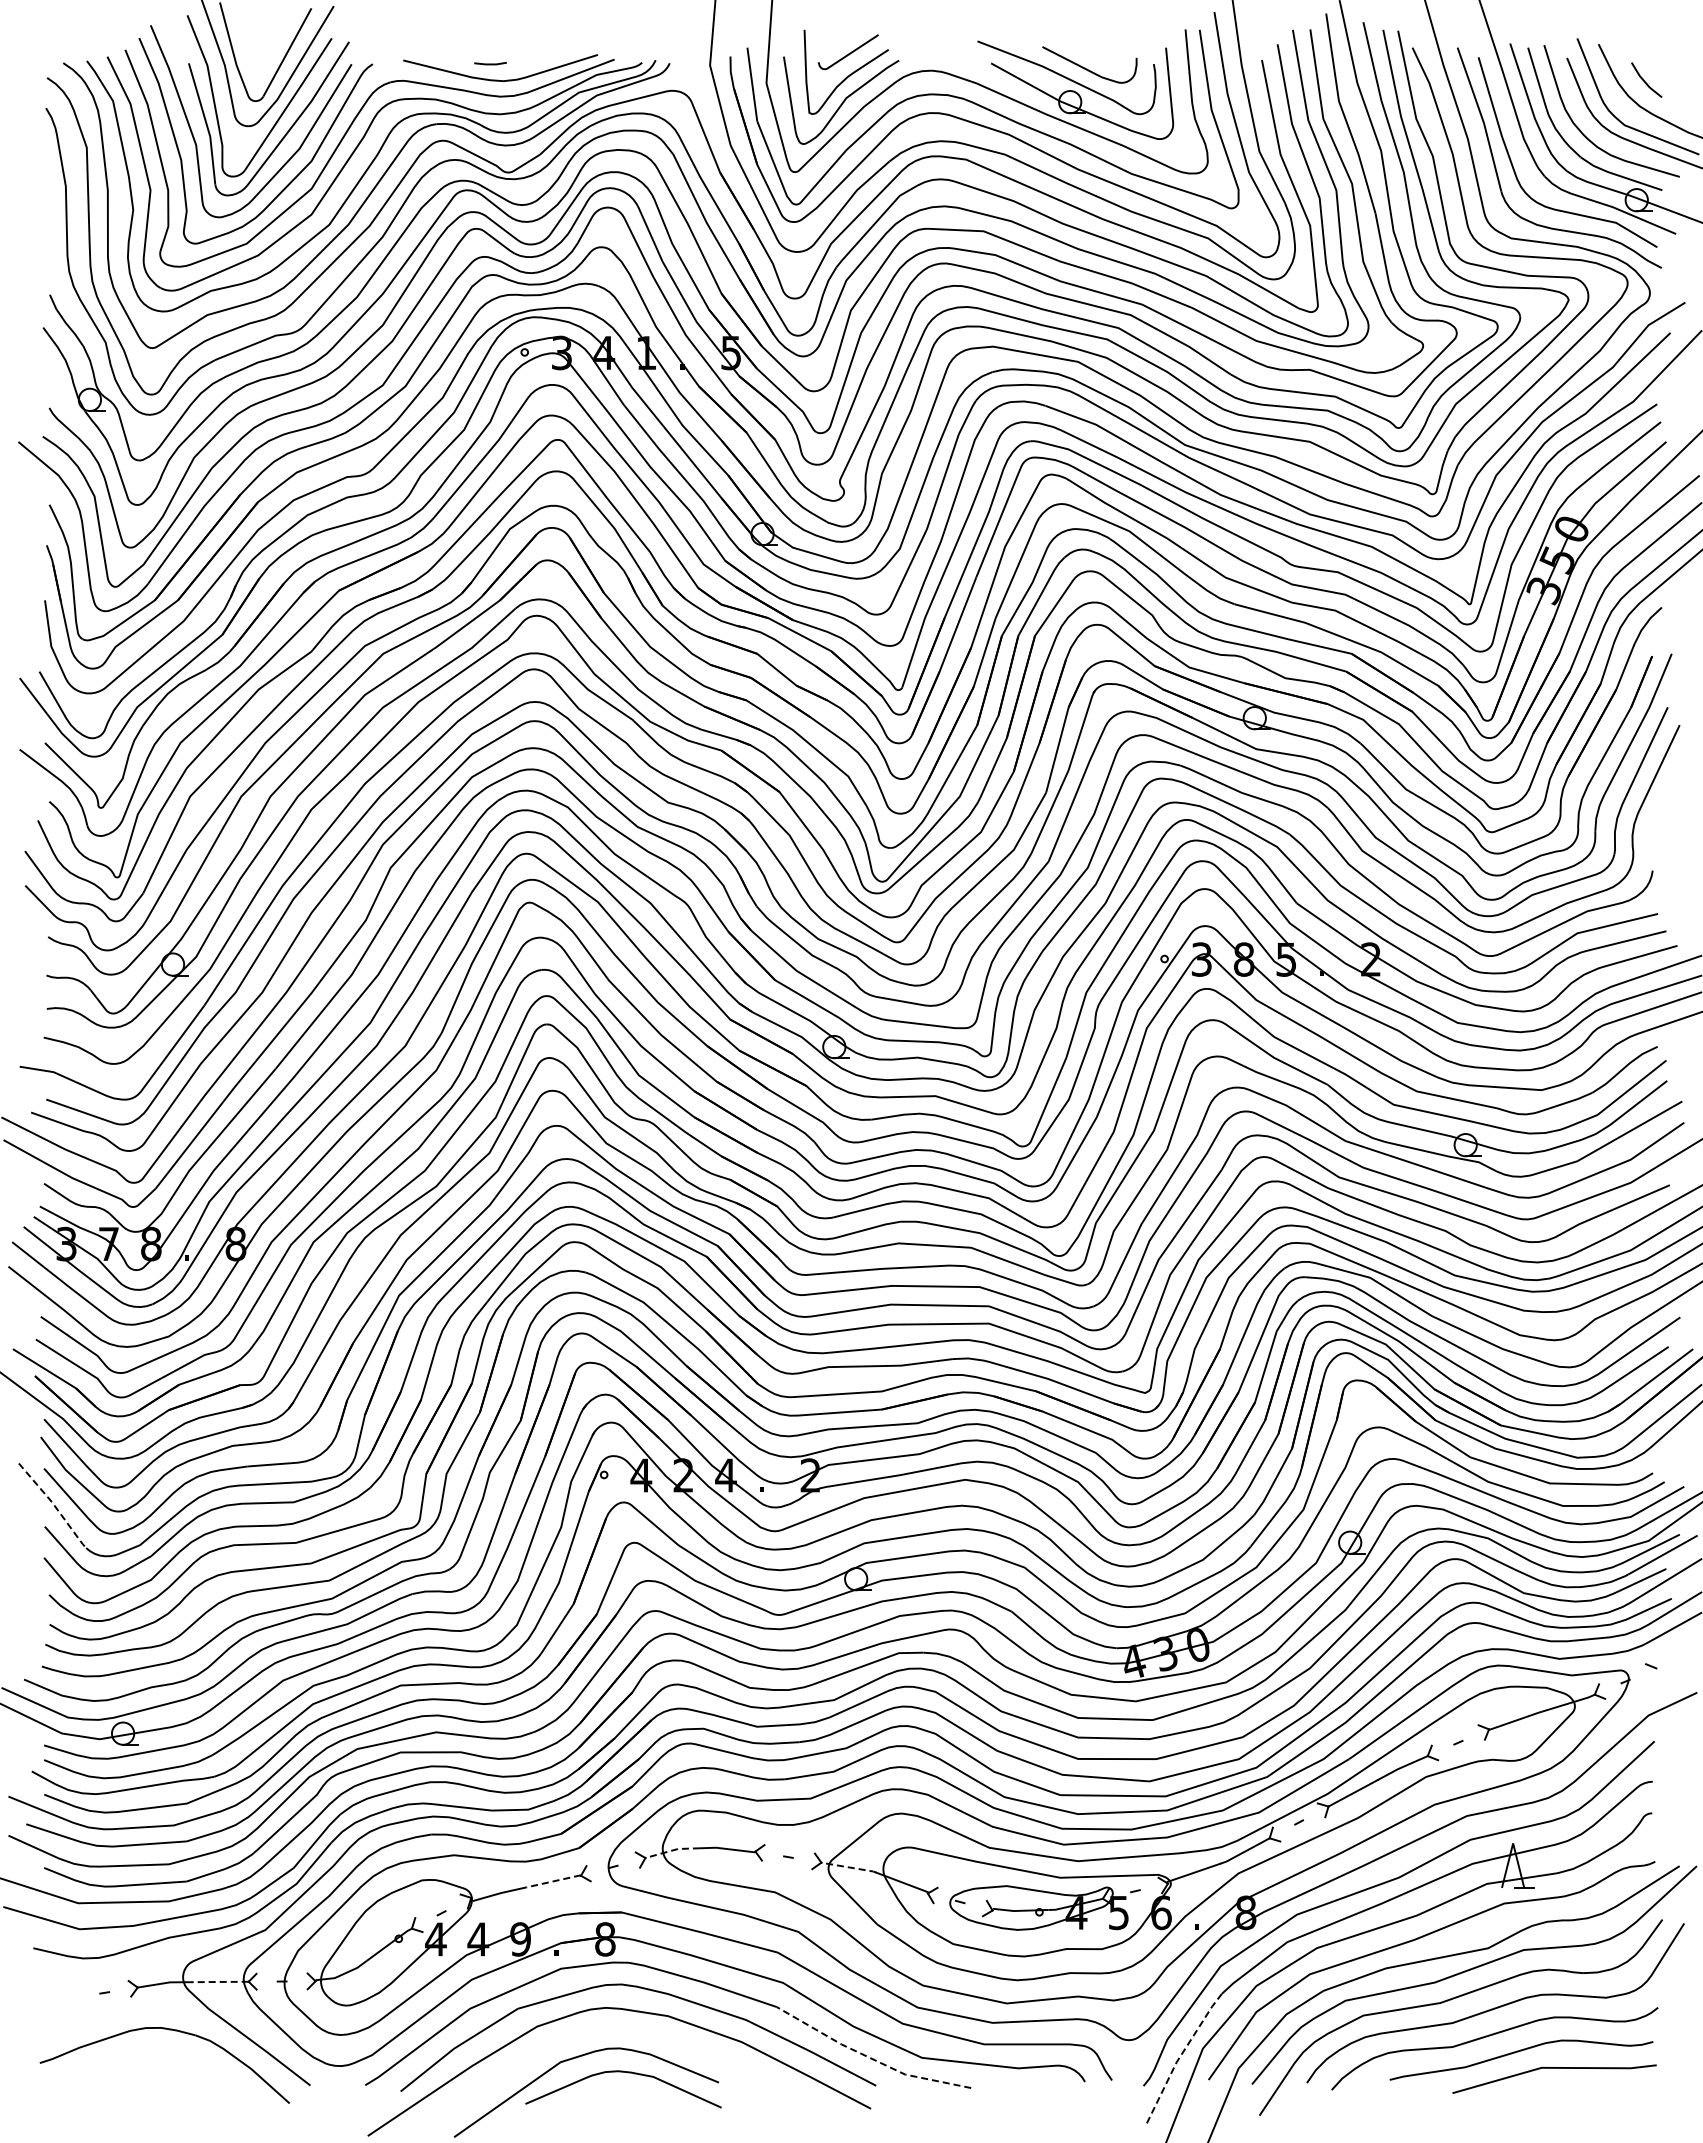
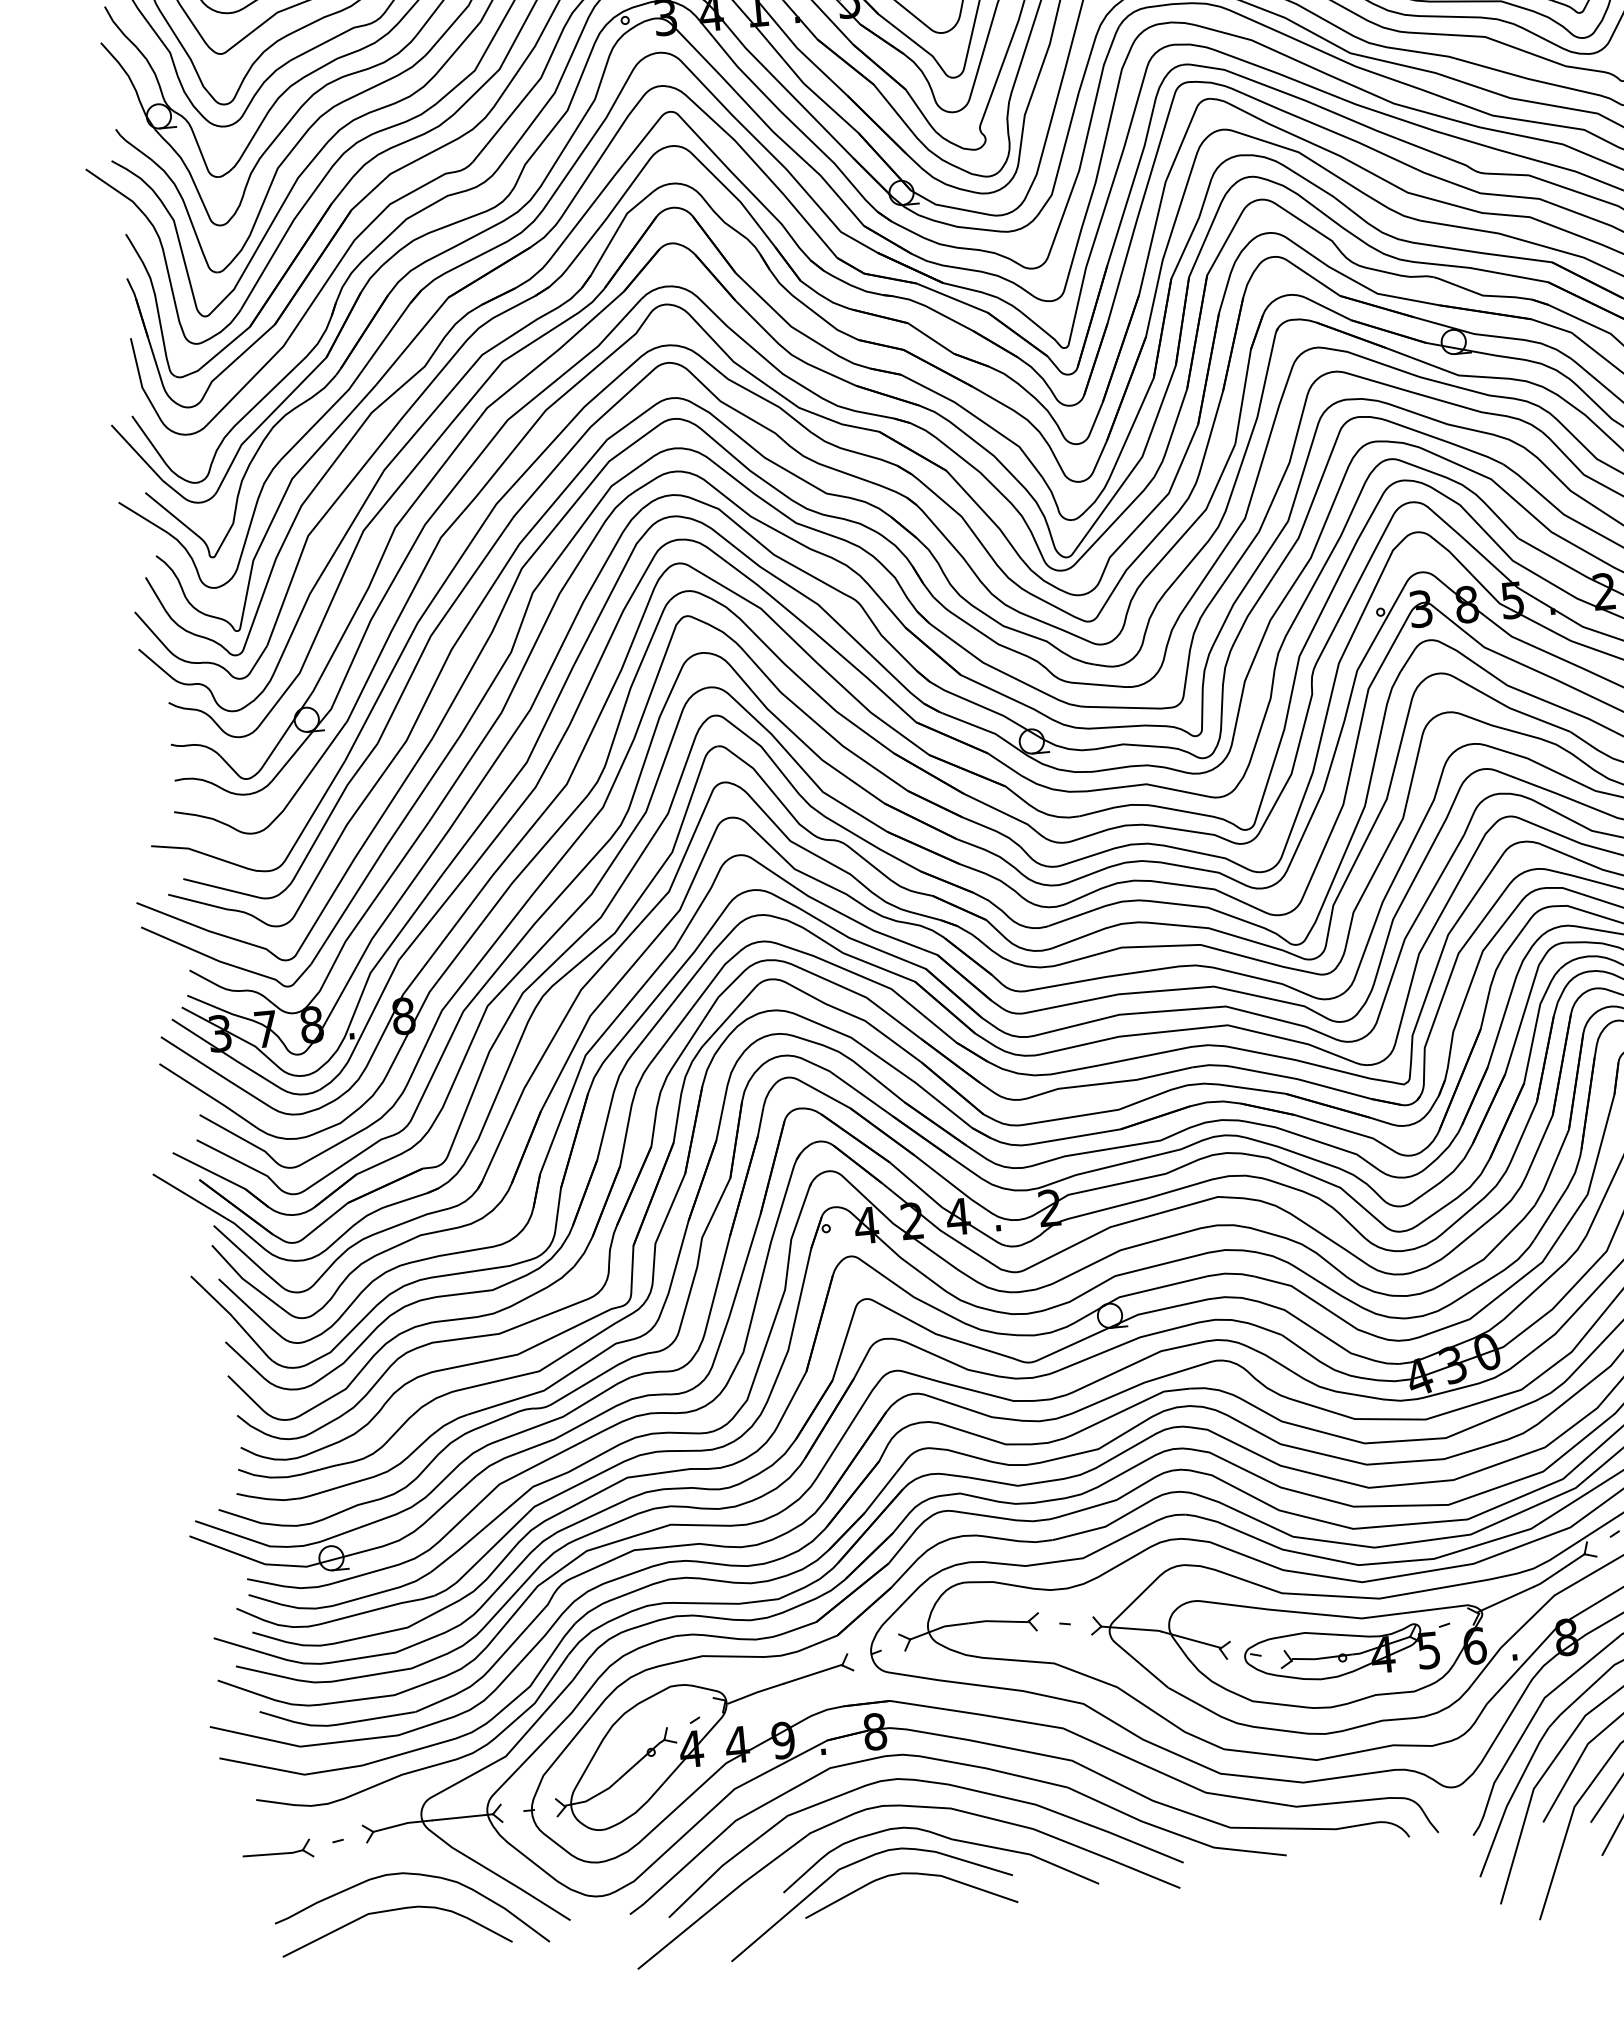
line: (54, 1505) -> (233, 1318), dashed -> solid
line: (672, 1850) -> (938, 1628), dashed -> solid
line: (848, 1867) -> (1131, 1629), dashed -> solid
line: (553, 1881) -> (813, 1674), dashed -> solid
line: (220, 1981) -> (462, 1816), dashed -> solid
part: (48, 1996) -> (277, 1850), added
curve: (661, 2043) -> (946, 1838), added
line: (1179, 2057) -> (1509, 1800), dashed -> solid
line: (870, 2058) -> (1174, 1833), dashed -> solid
curve: (149, 2061) -> (393, 1910), added

